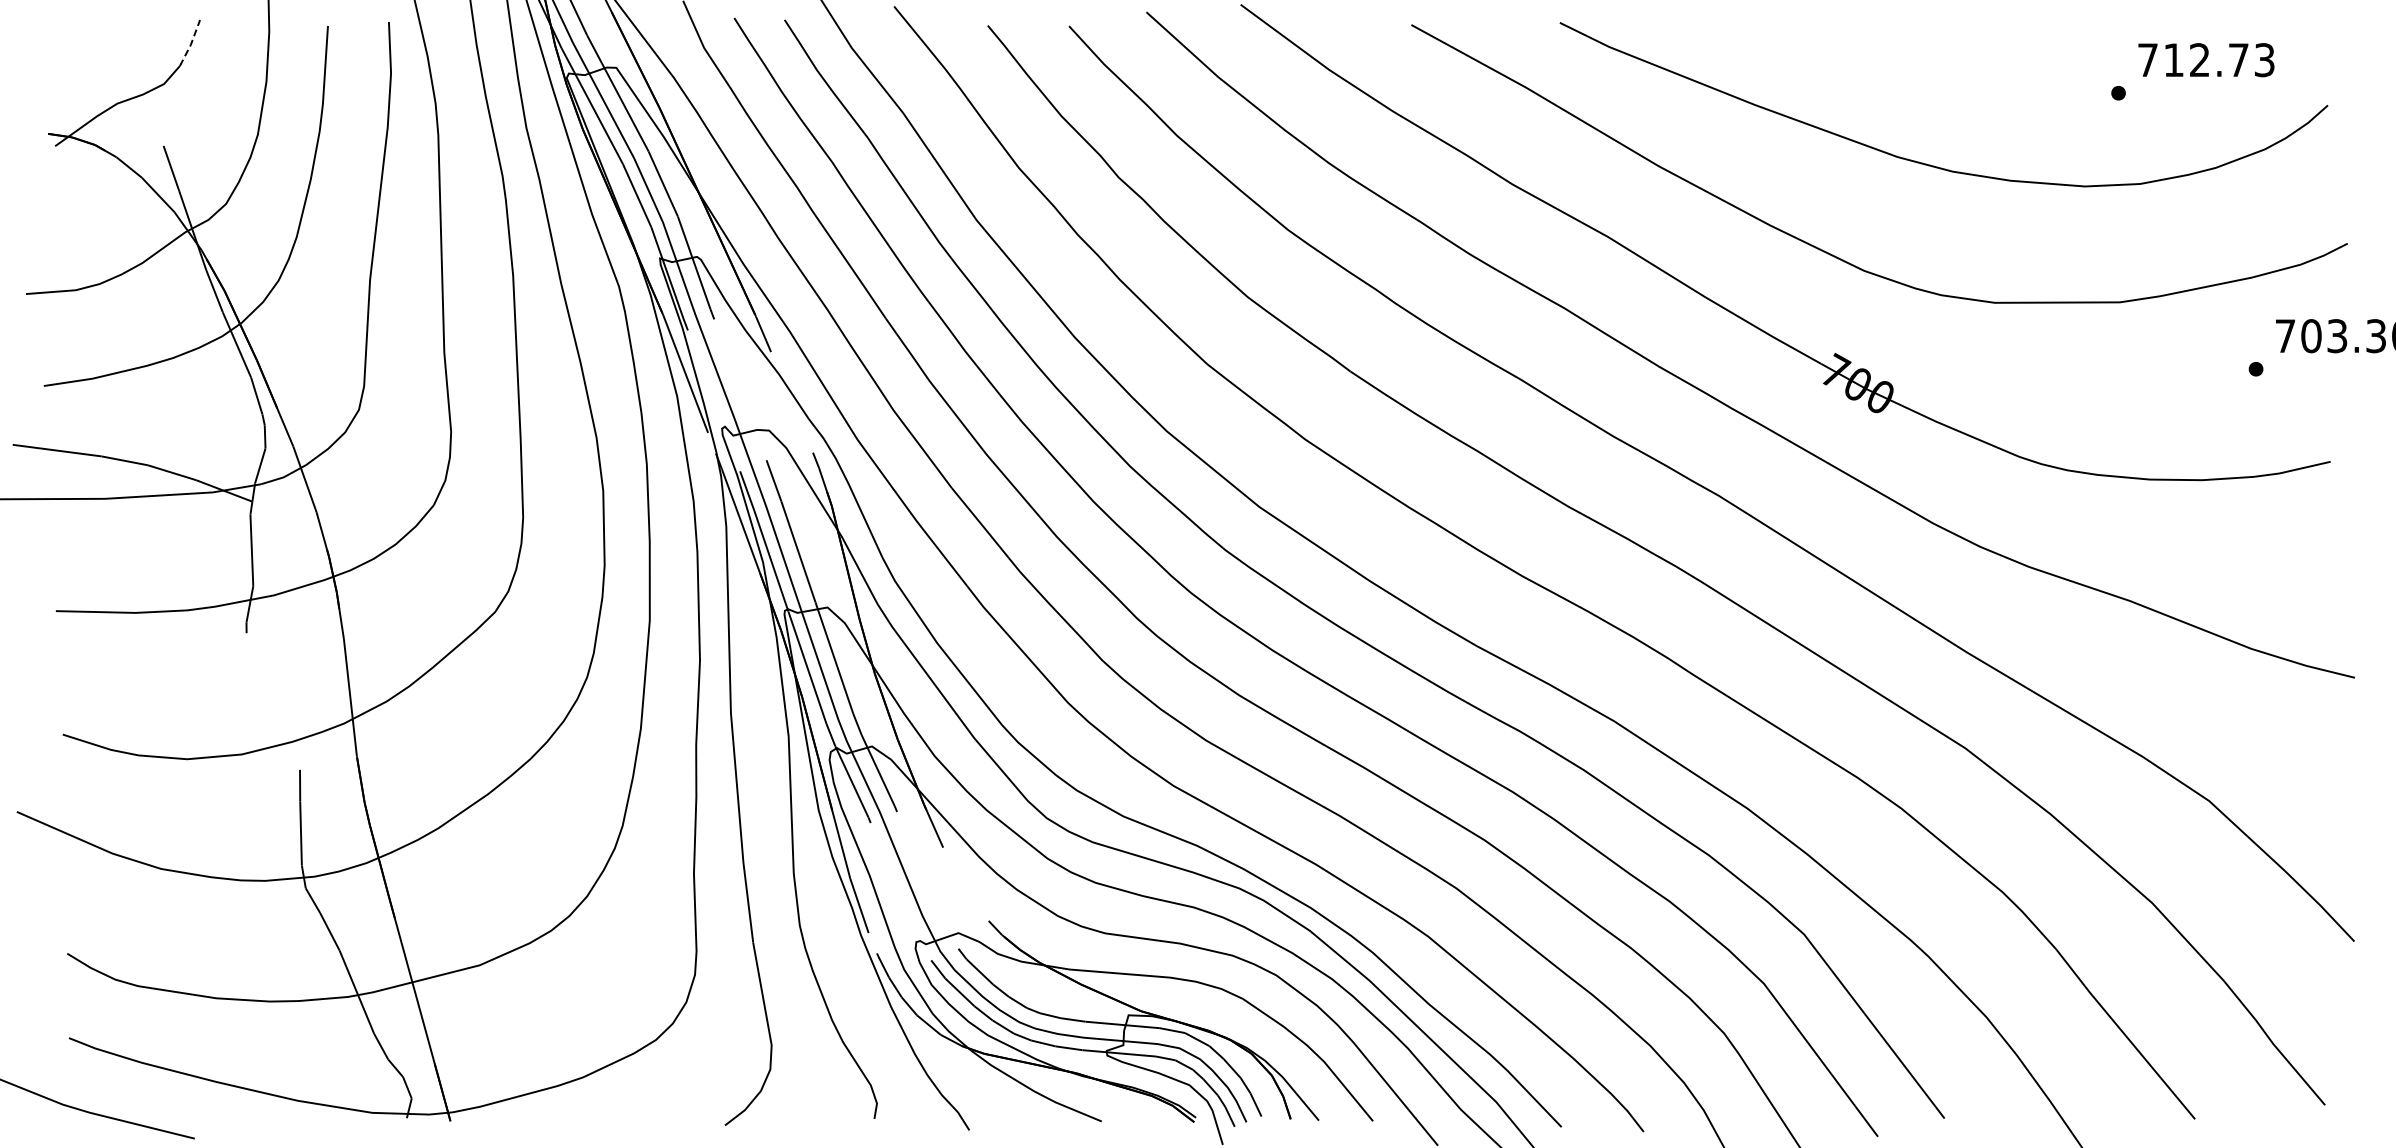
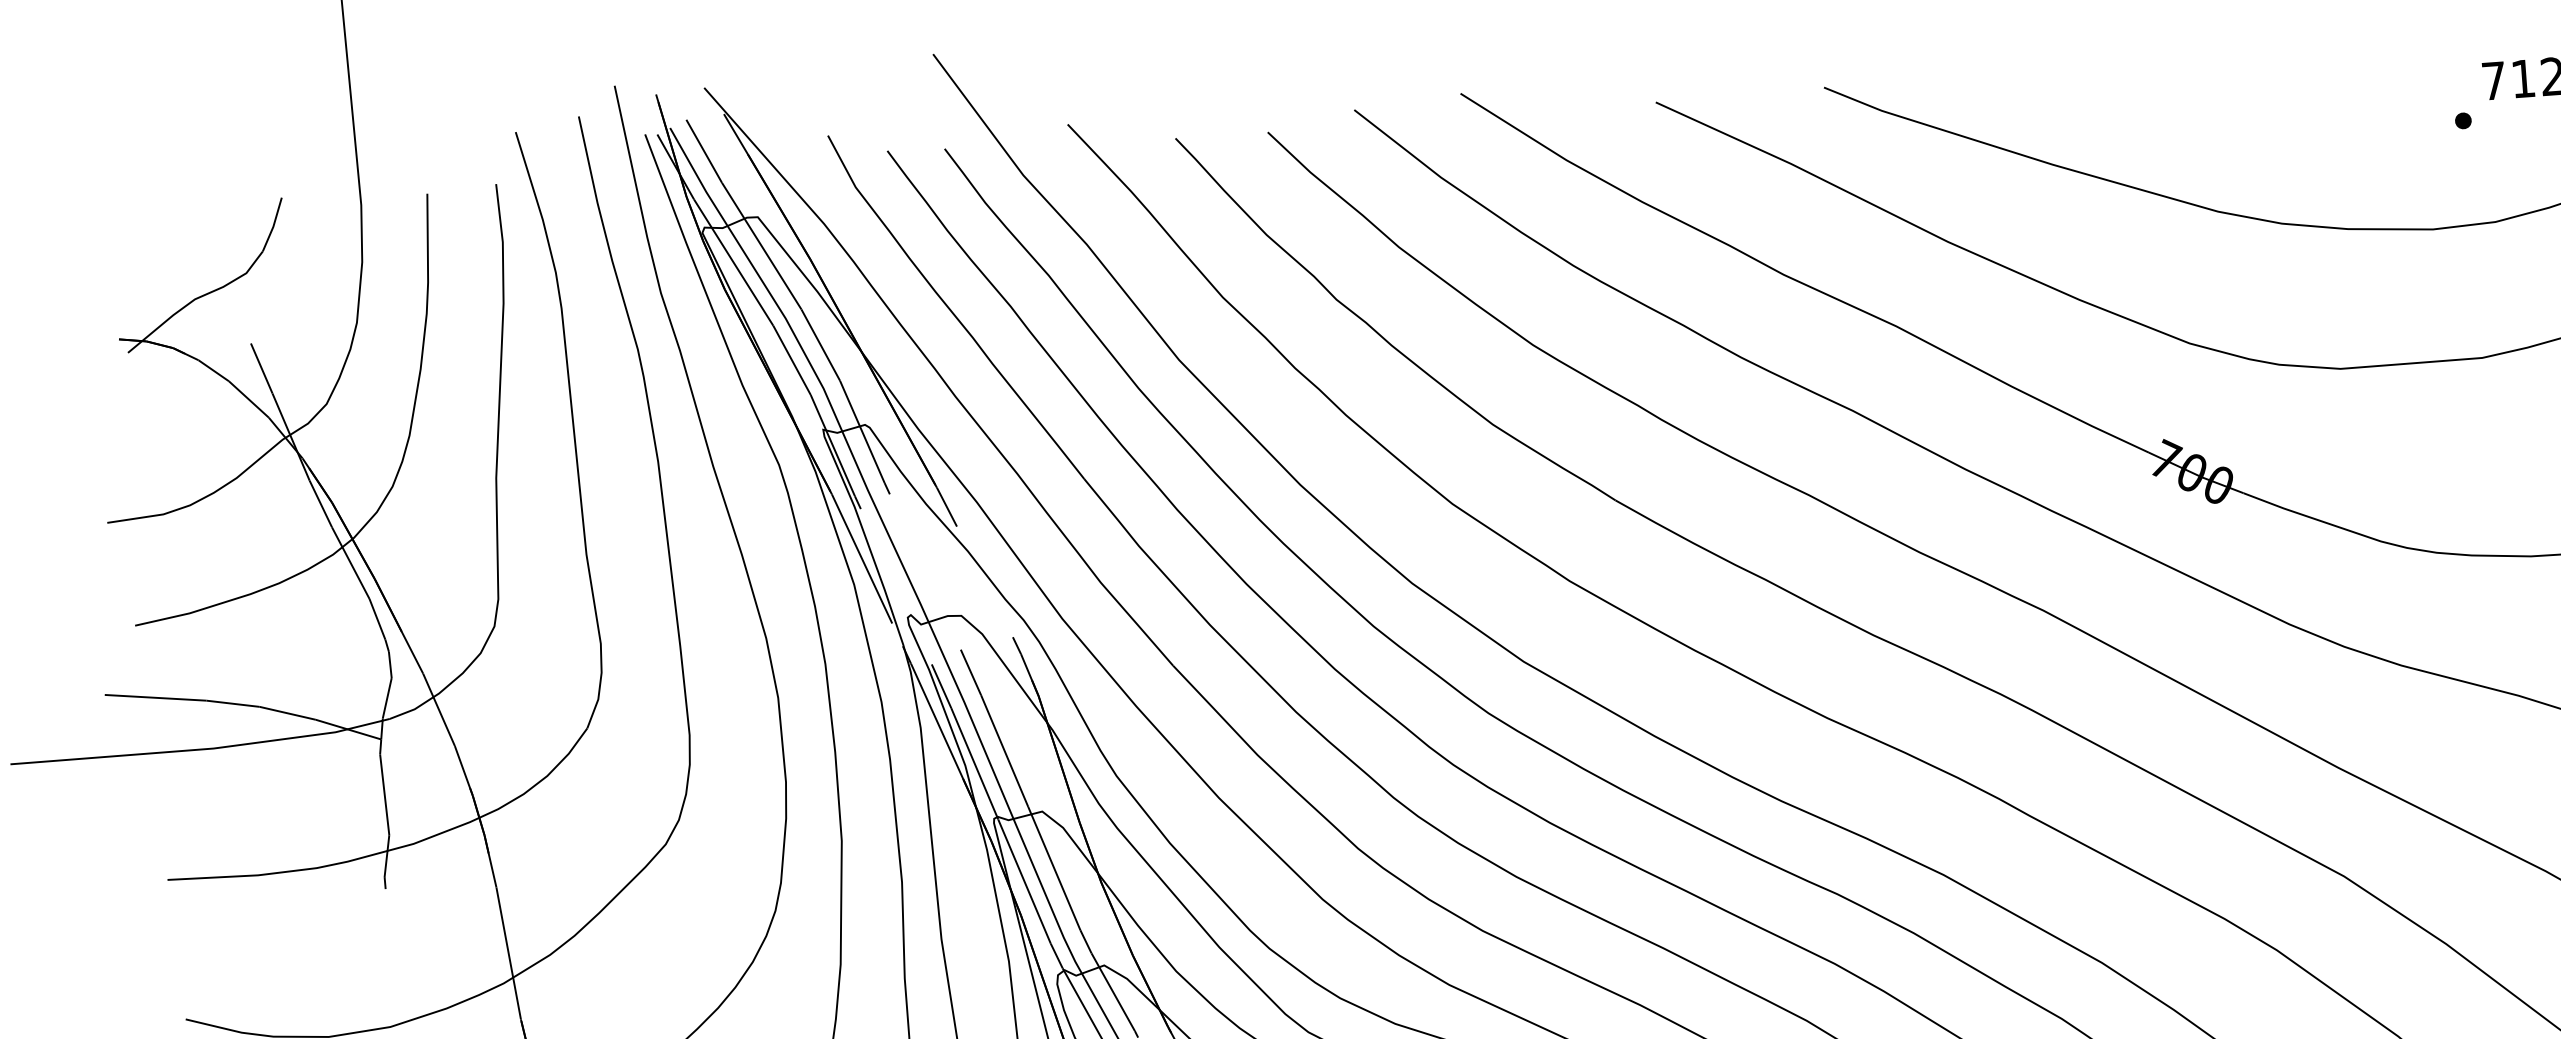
line: (191, 44) -> (274, 226), dashed -> solid

